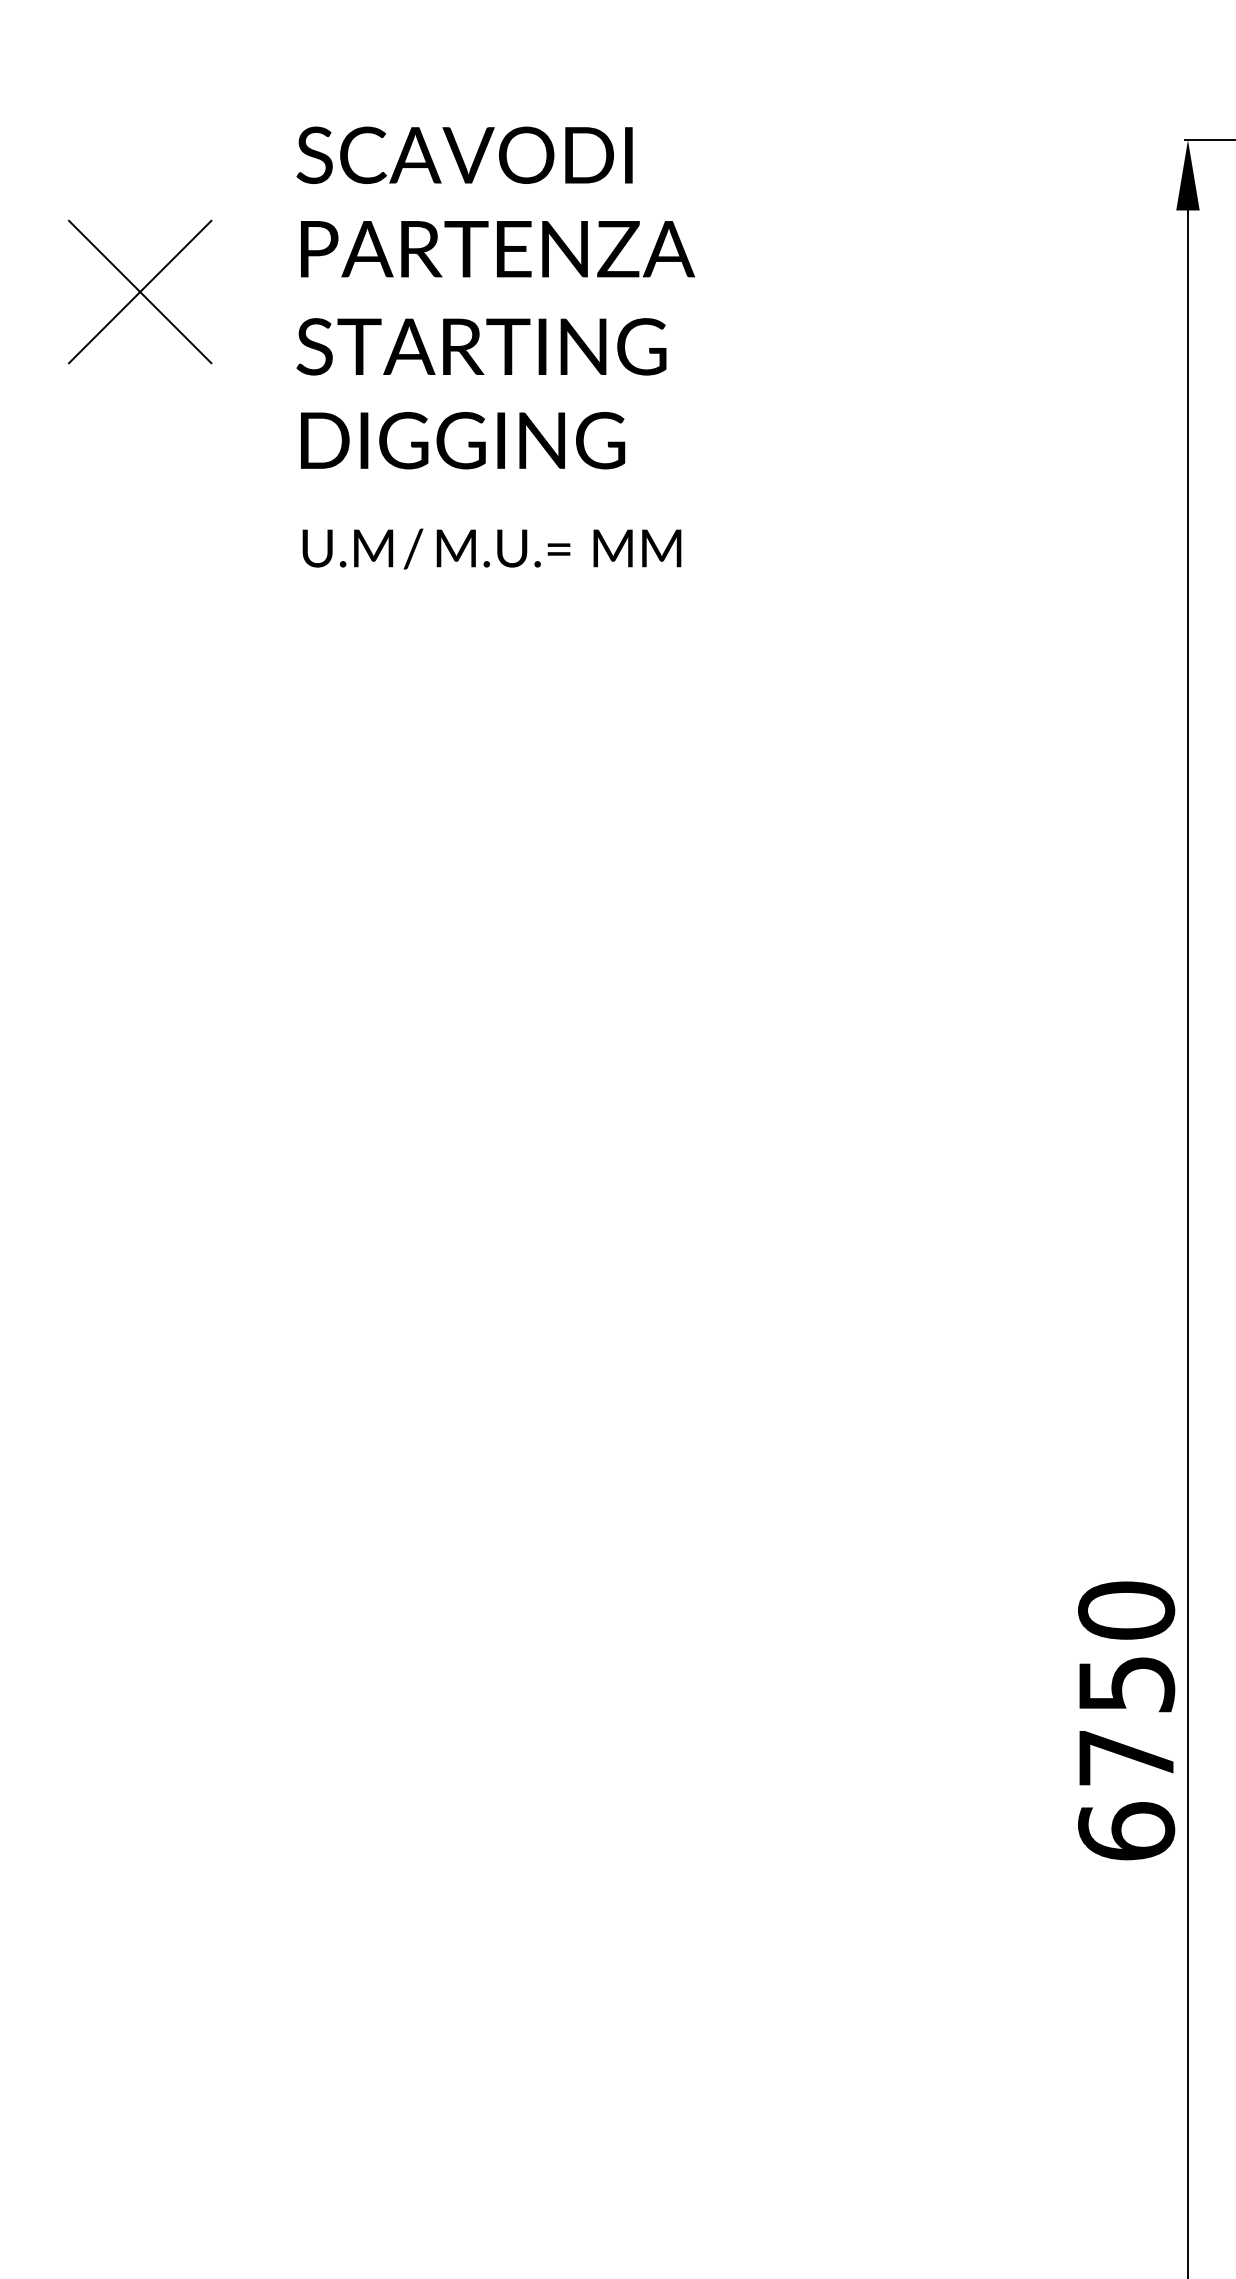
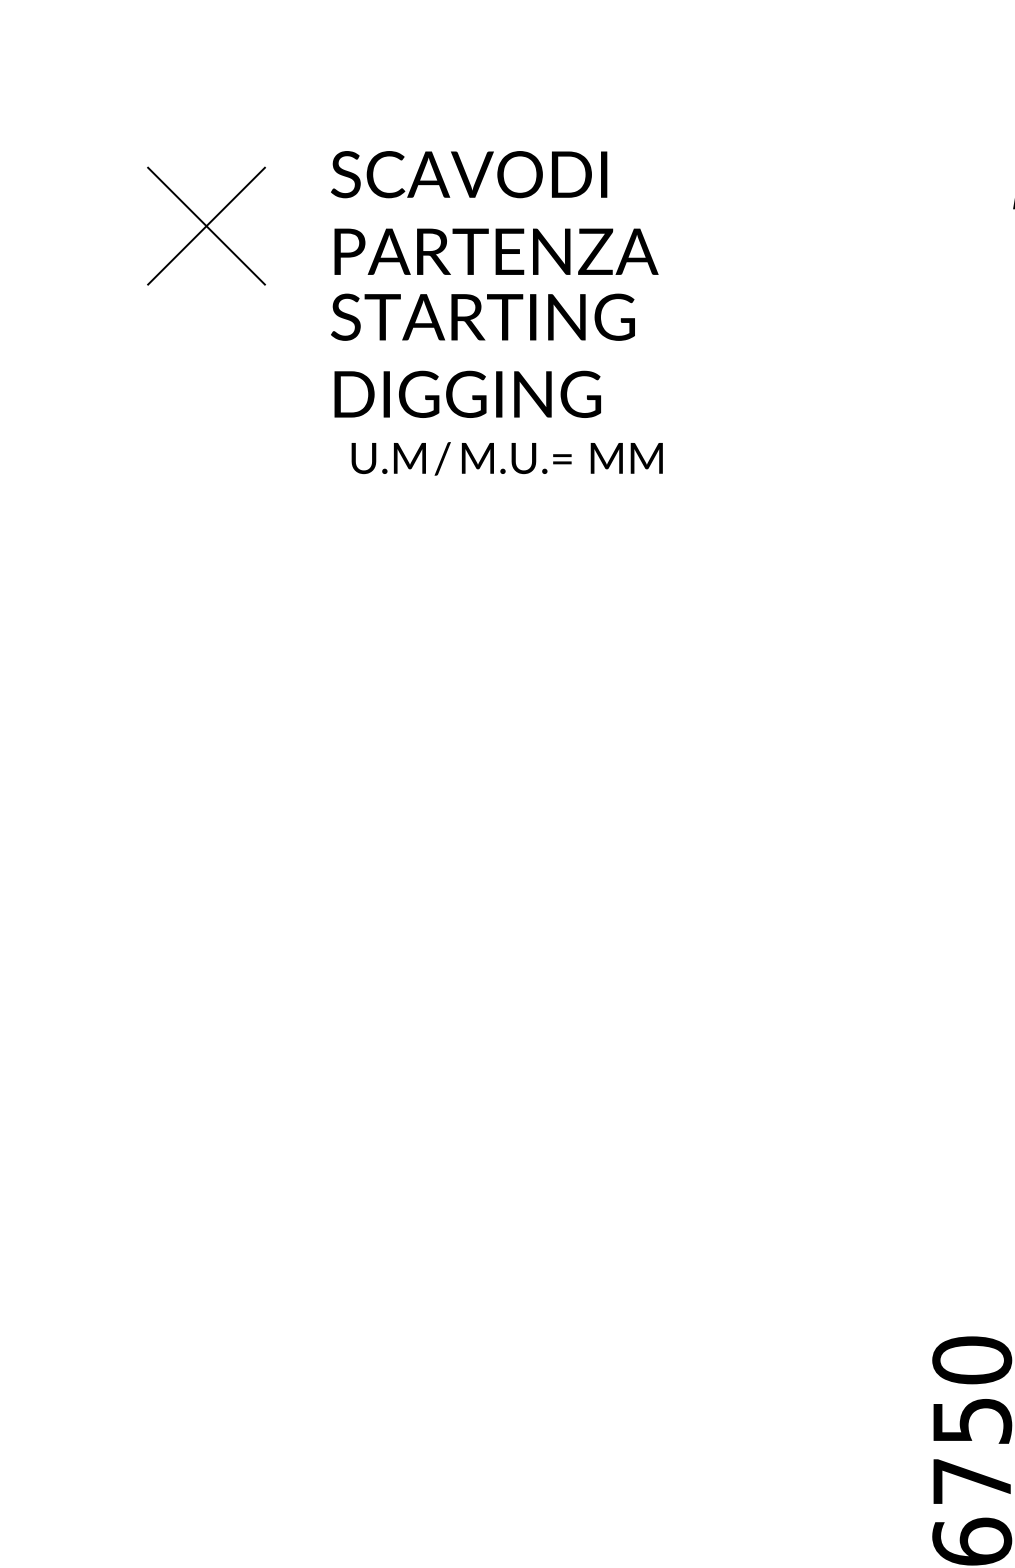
text: (495, 201) -> (494, 212), moved
part: (140, 291) -> (206, 225), moved
text: (481, 393) -> (483, 355), moved
text: (491, 548) -> (506, 458), moved

